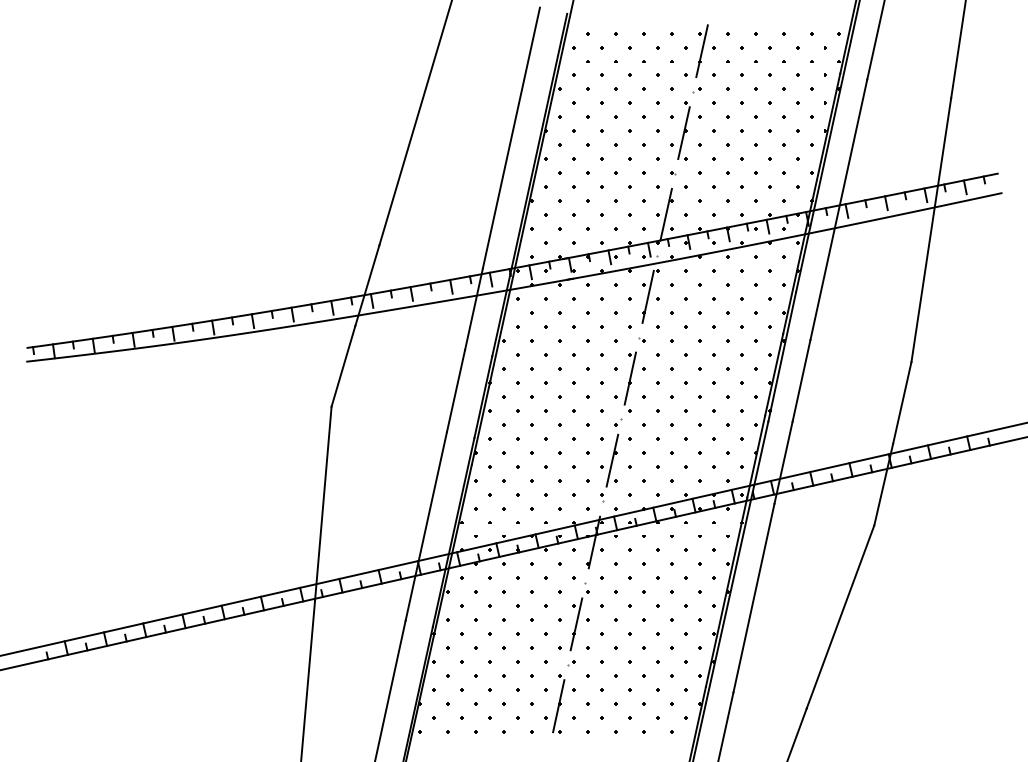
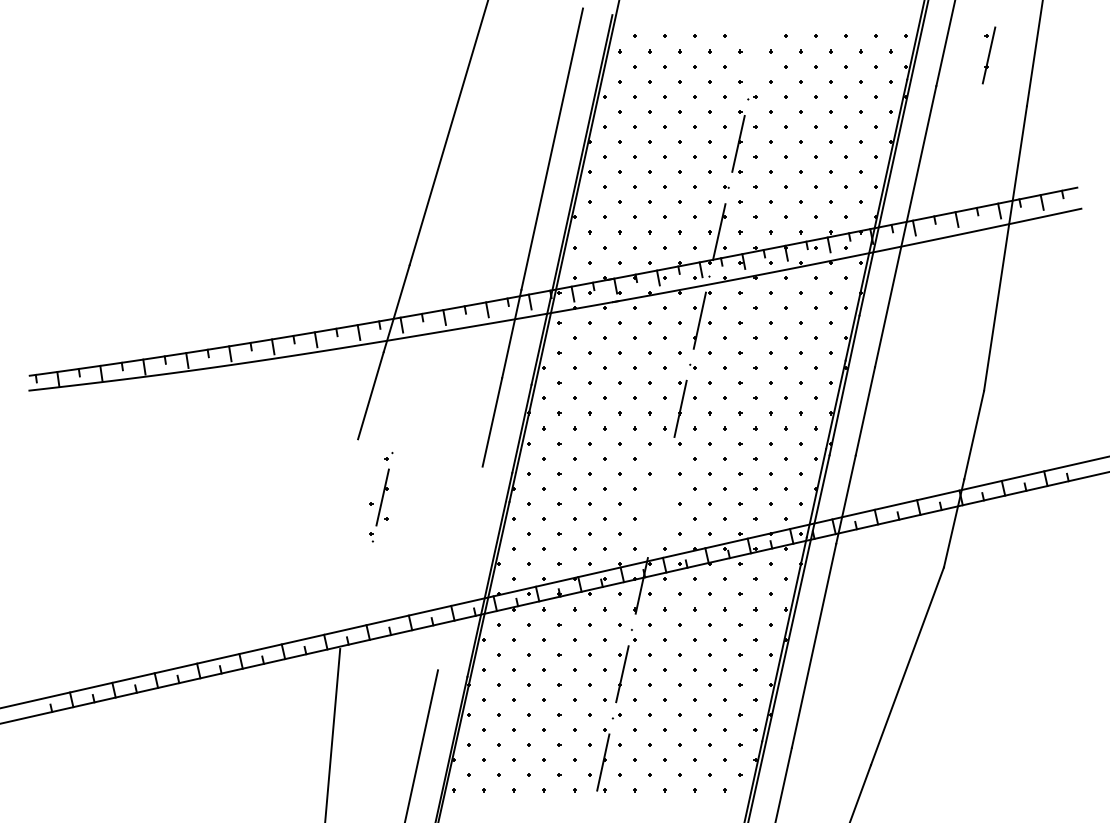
part: (701, 50) -> (988, 54), moved
part: (611, 460) -> (381, 497), moved
line: (323, 503) -> (349, 543), removed
line: (425, 526) -> (459, 568), removed

